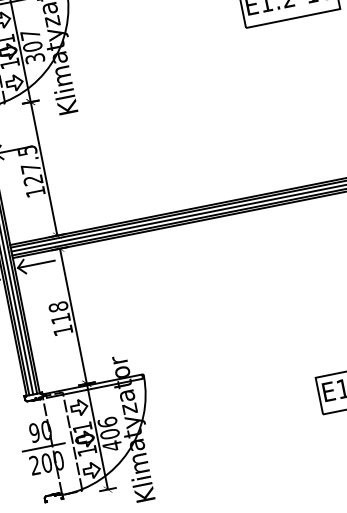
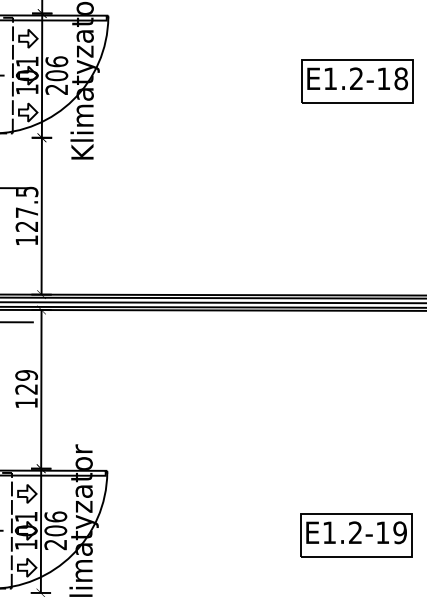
text: (32, 46) -> (56, 75), 307 -> 206
text: (59, 312) -> (26, 382), 118 -> 129
text: (112, 445) -> (55, 544), 406 -> 206

